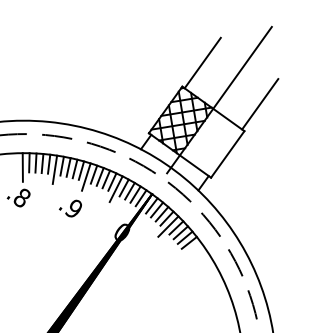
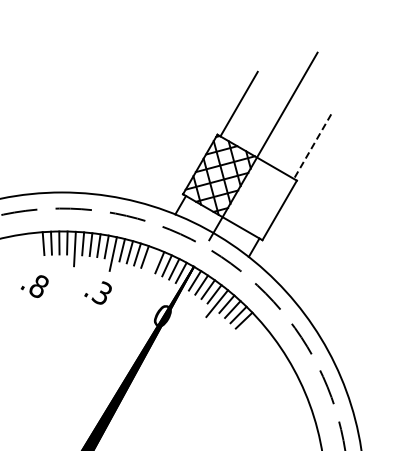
line: (260, 104) -> (312, 147), solid -> dashed
line: (23, 167) -> (36, 249), removed
line: (116, 189) -> (150, 265), removed
text: (73, 207) -> (101, 292), .9 -> .3

